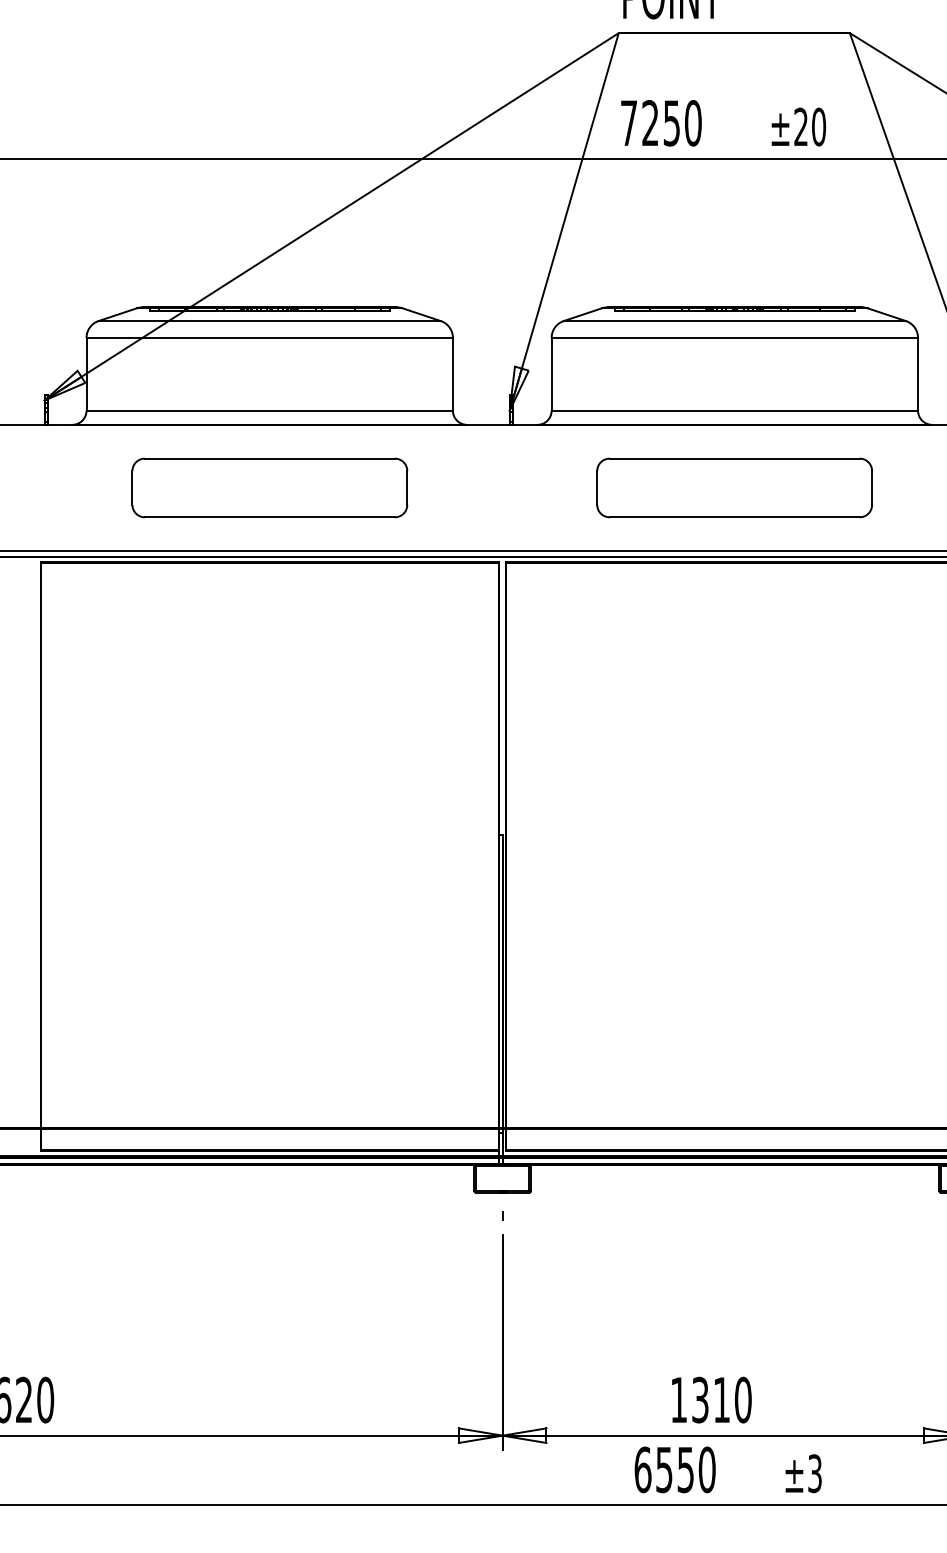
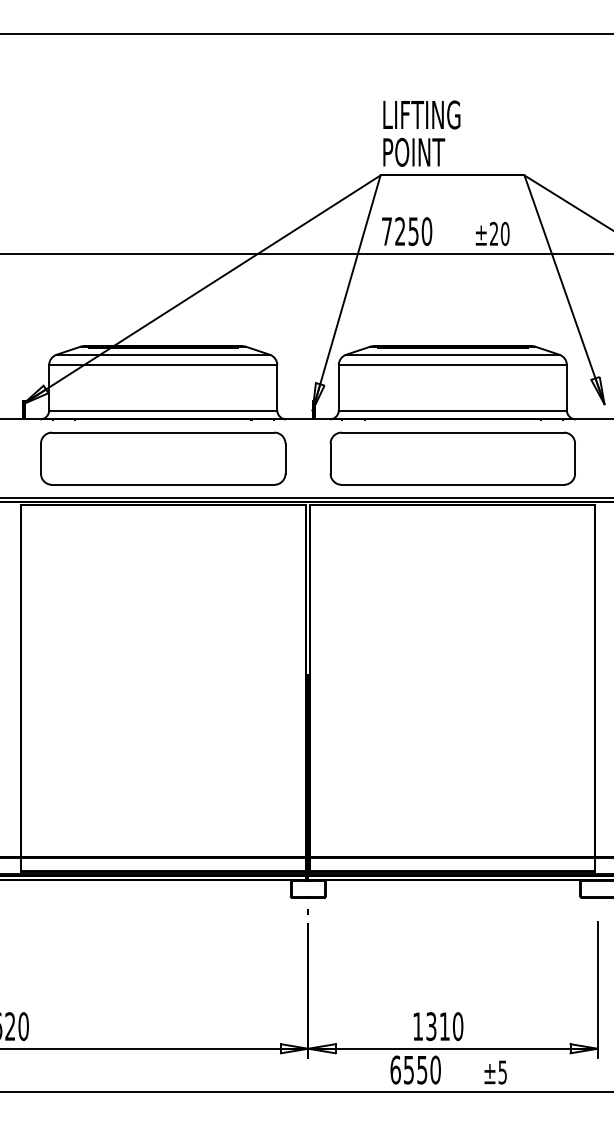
part: (270, 487) -> (163, 458), size x1.43
part: (734, 487) -> (452, 458), size x1.43
text: (814, 1472) -> (502, 1071), ±3 -> ±5

